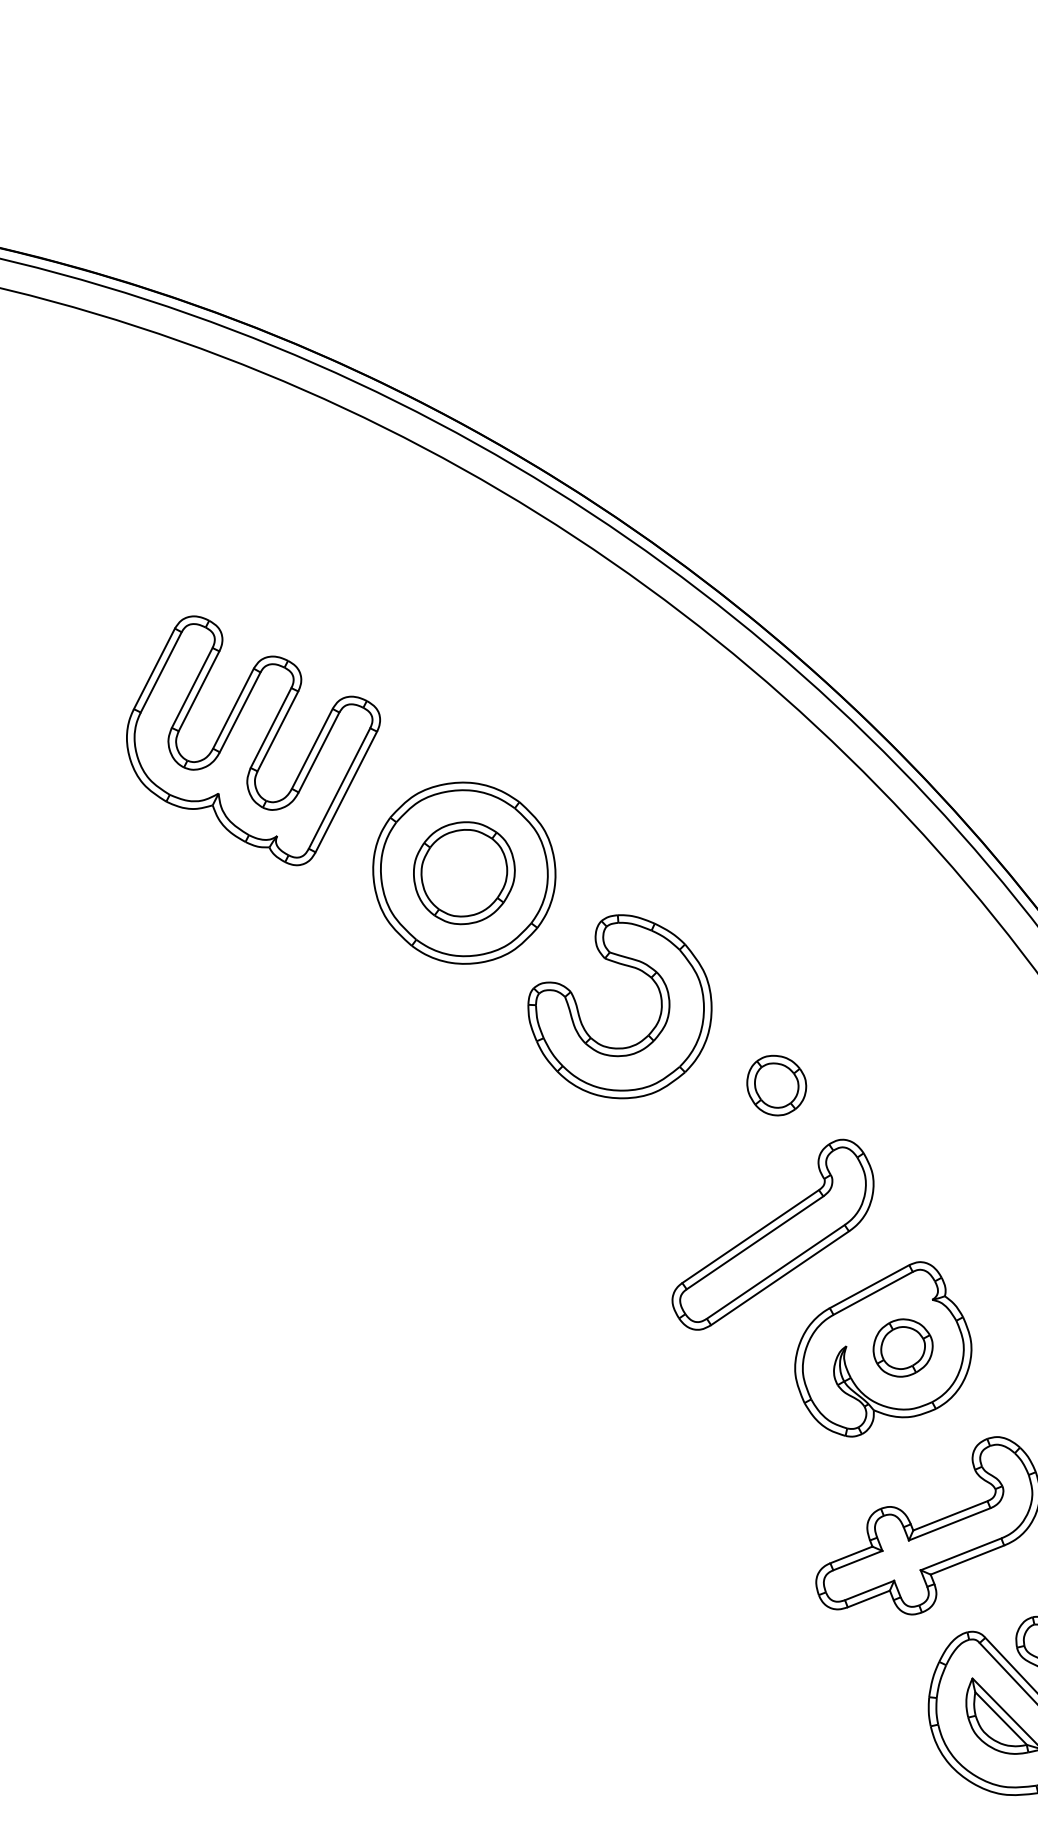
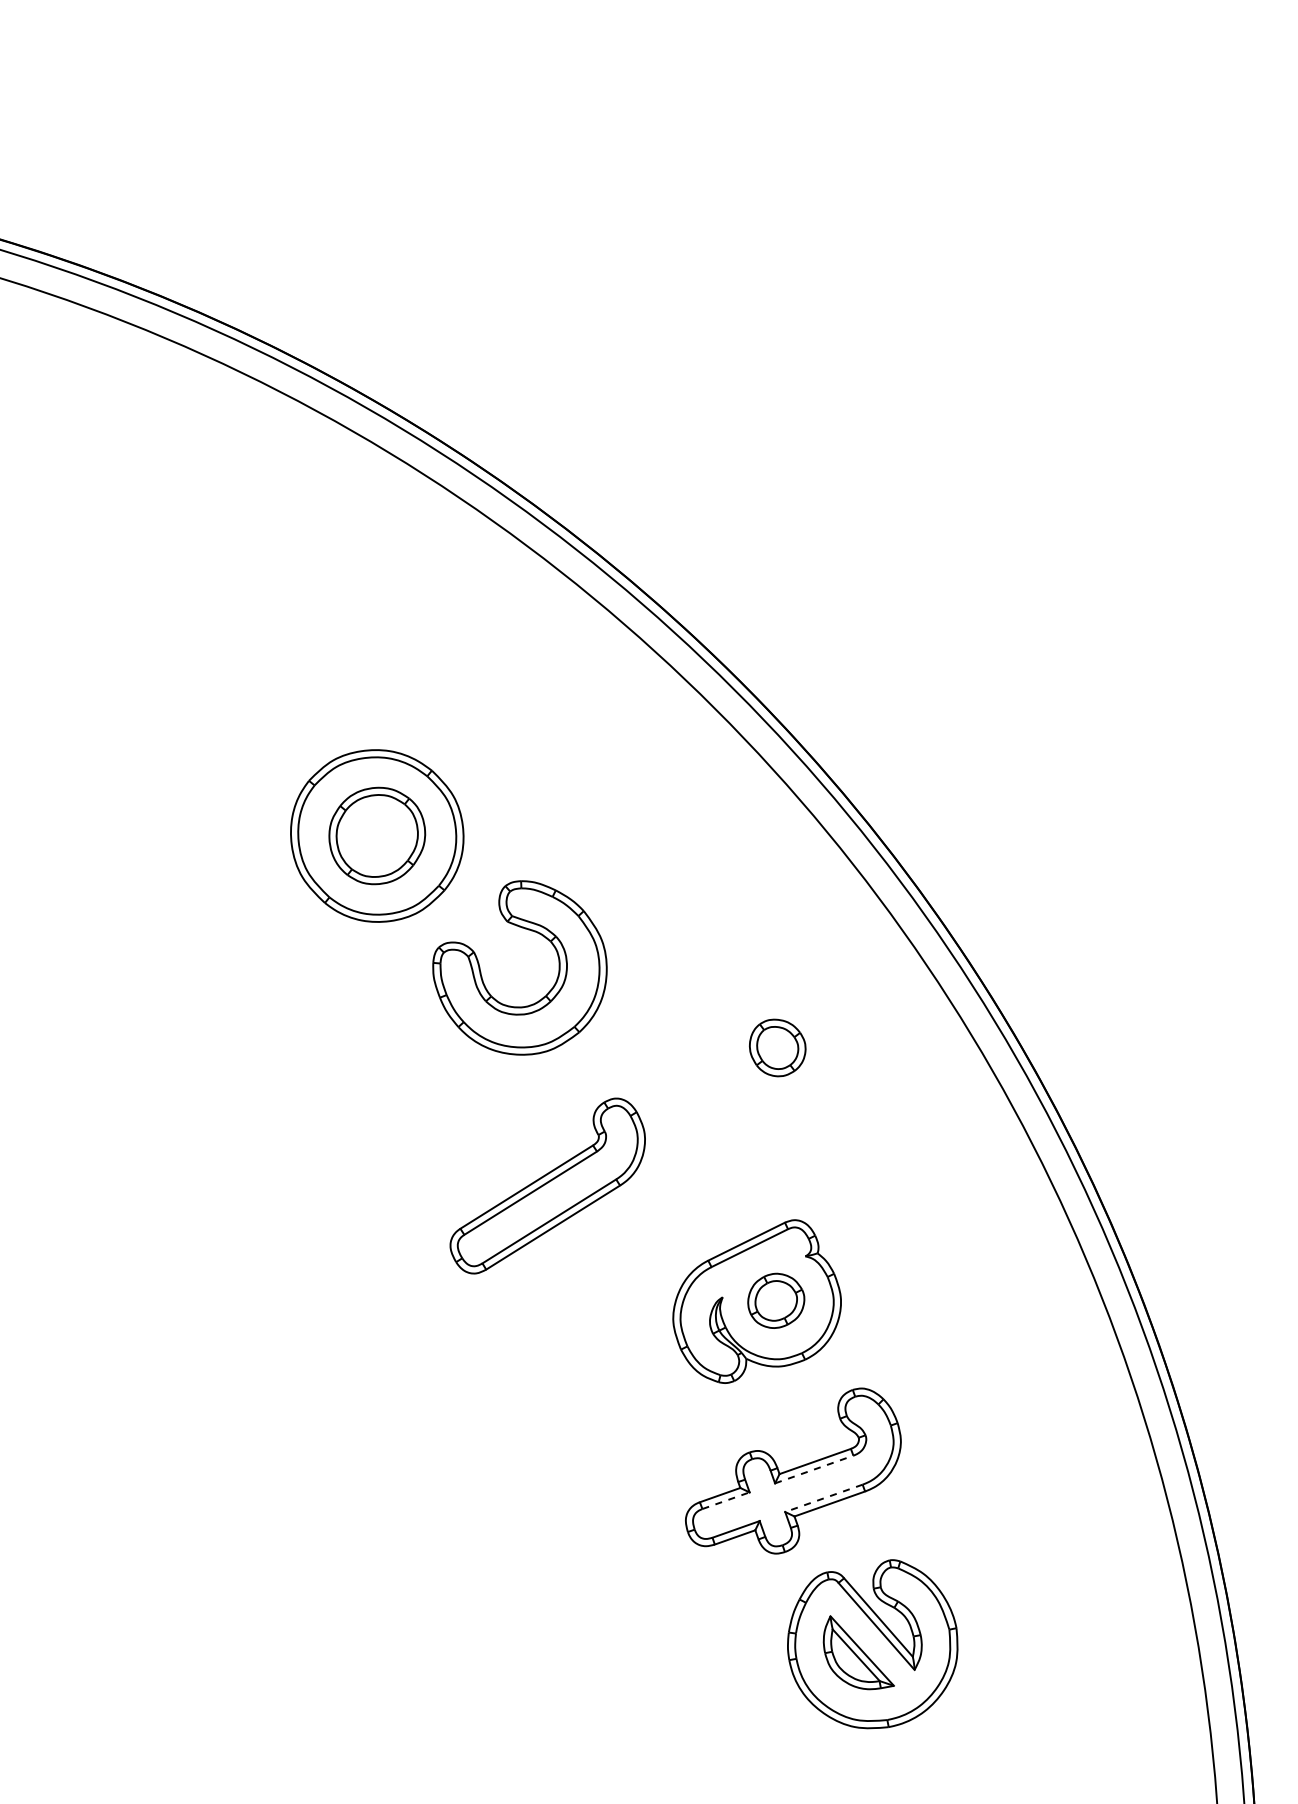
part: (253, 739) -> (182, 702), removed
part: (776, 1085) -> (777, 1047), moved
part: (772, 1234) -> (547, 1185), moved
line: (949, 1524) -> (814, 1469), solid -> dashed
line: (960, 1554) -> (823, 1498), solid -> dashed
line: (858, 1560) -> (726, 1500), solid -> dashed

